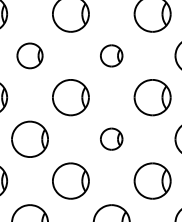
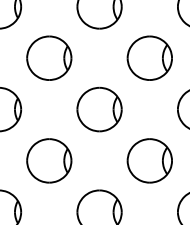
part: (29, 55) -> (48, 57), size x1.43
part: (111, 55) -> (149, 57), size x1.67
part: (111, 138) -> (149, 159), size x1.67

